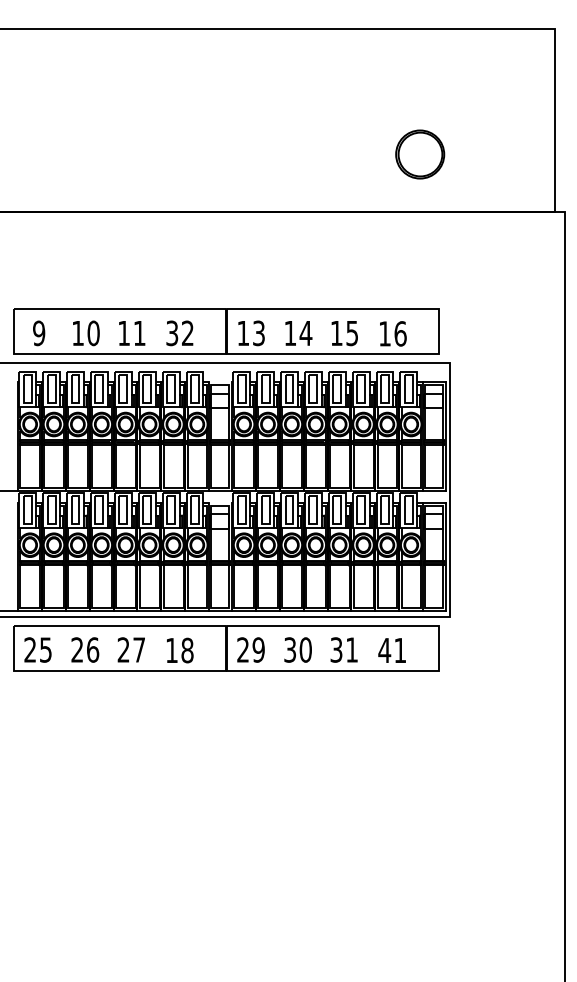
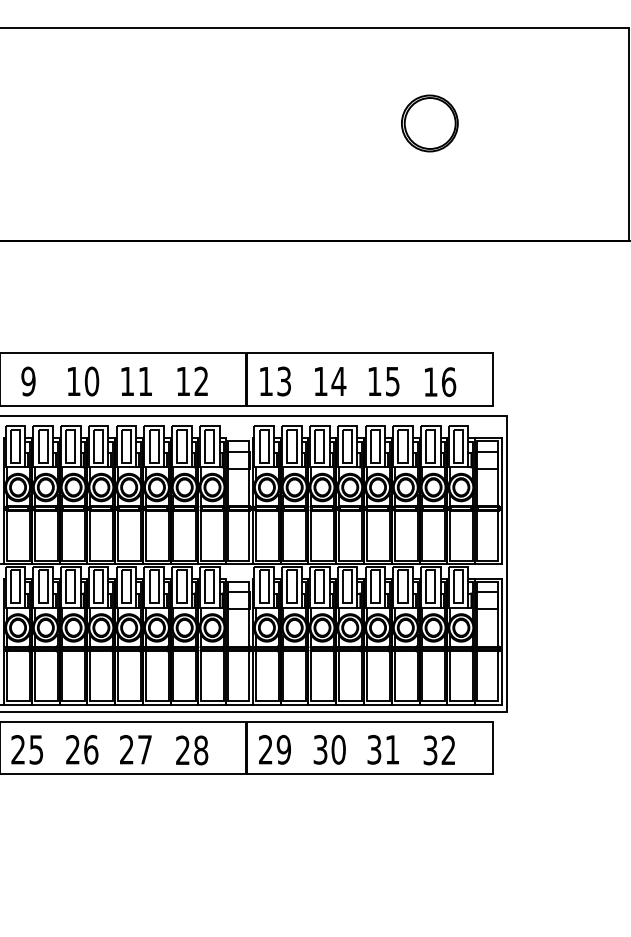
part: (420, 154) -> (430, 123), moved
text: (172, 333) -> (183, 381), 32 -> 12
text: (171, 649) -> (182, 749), 18 -> 28
text: (391, 650) -> (438, 750), 41 -> 32

